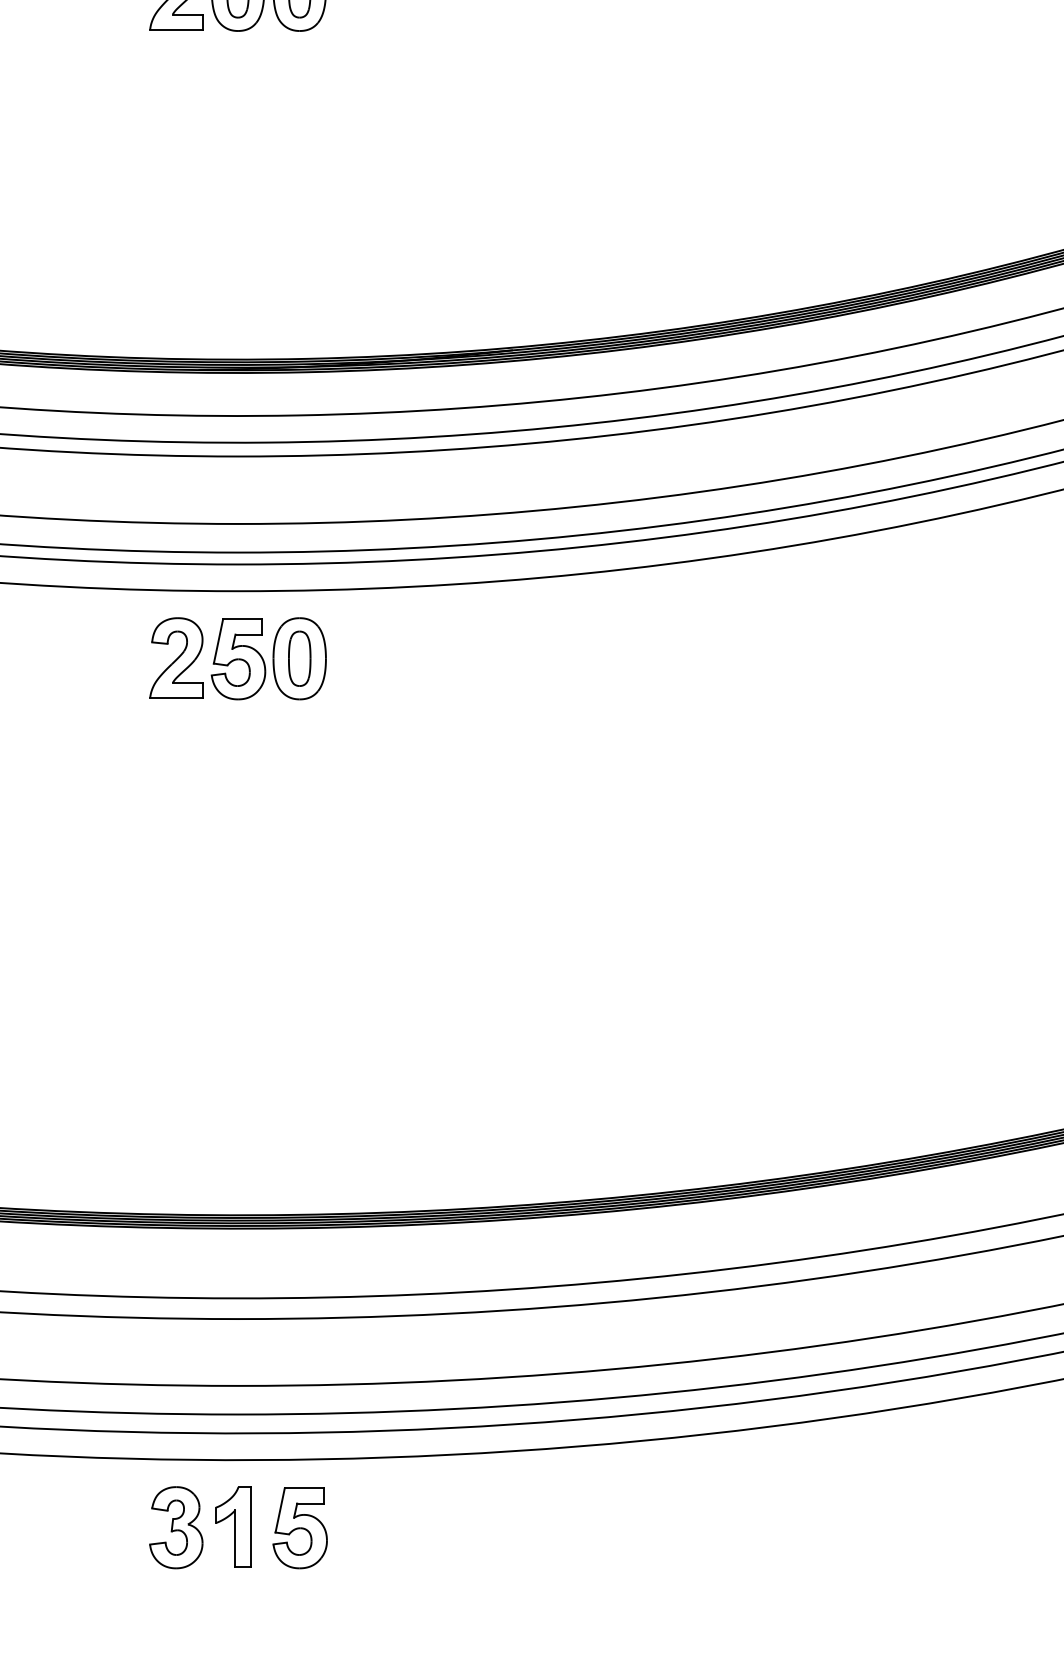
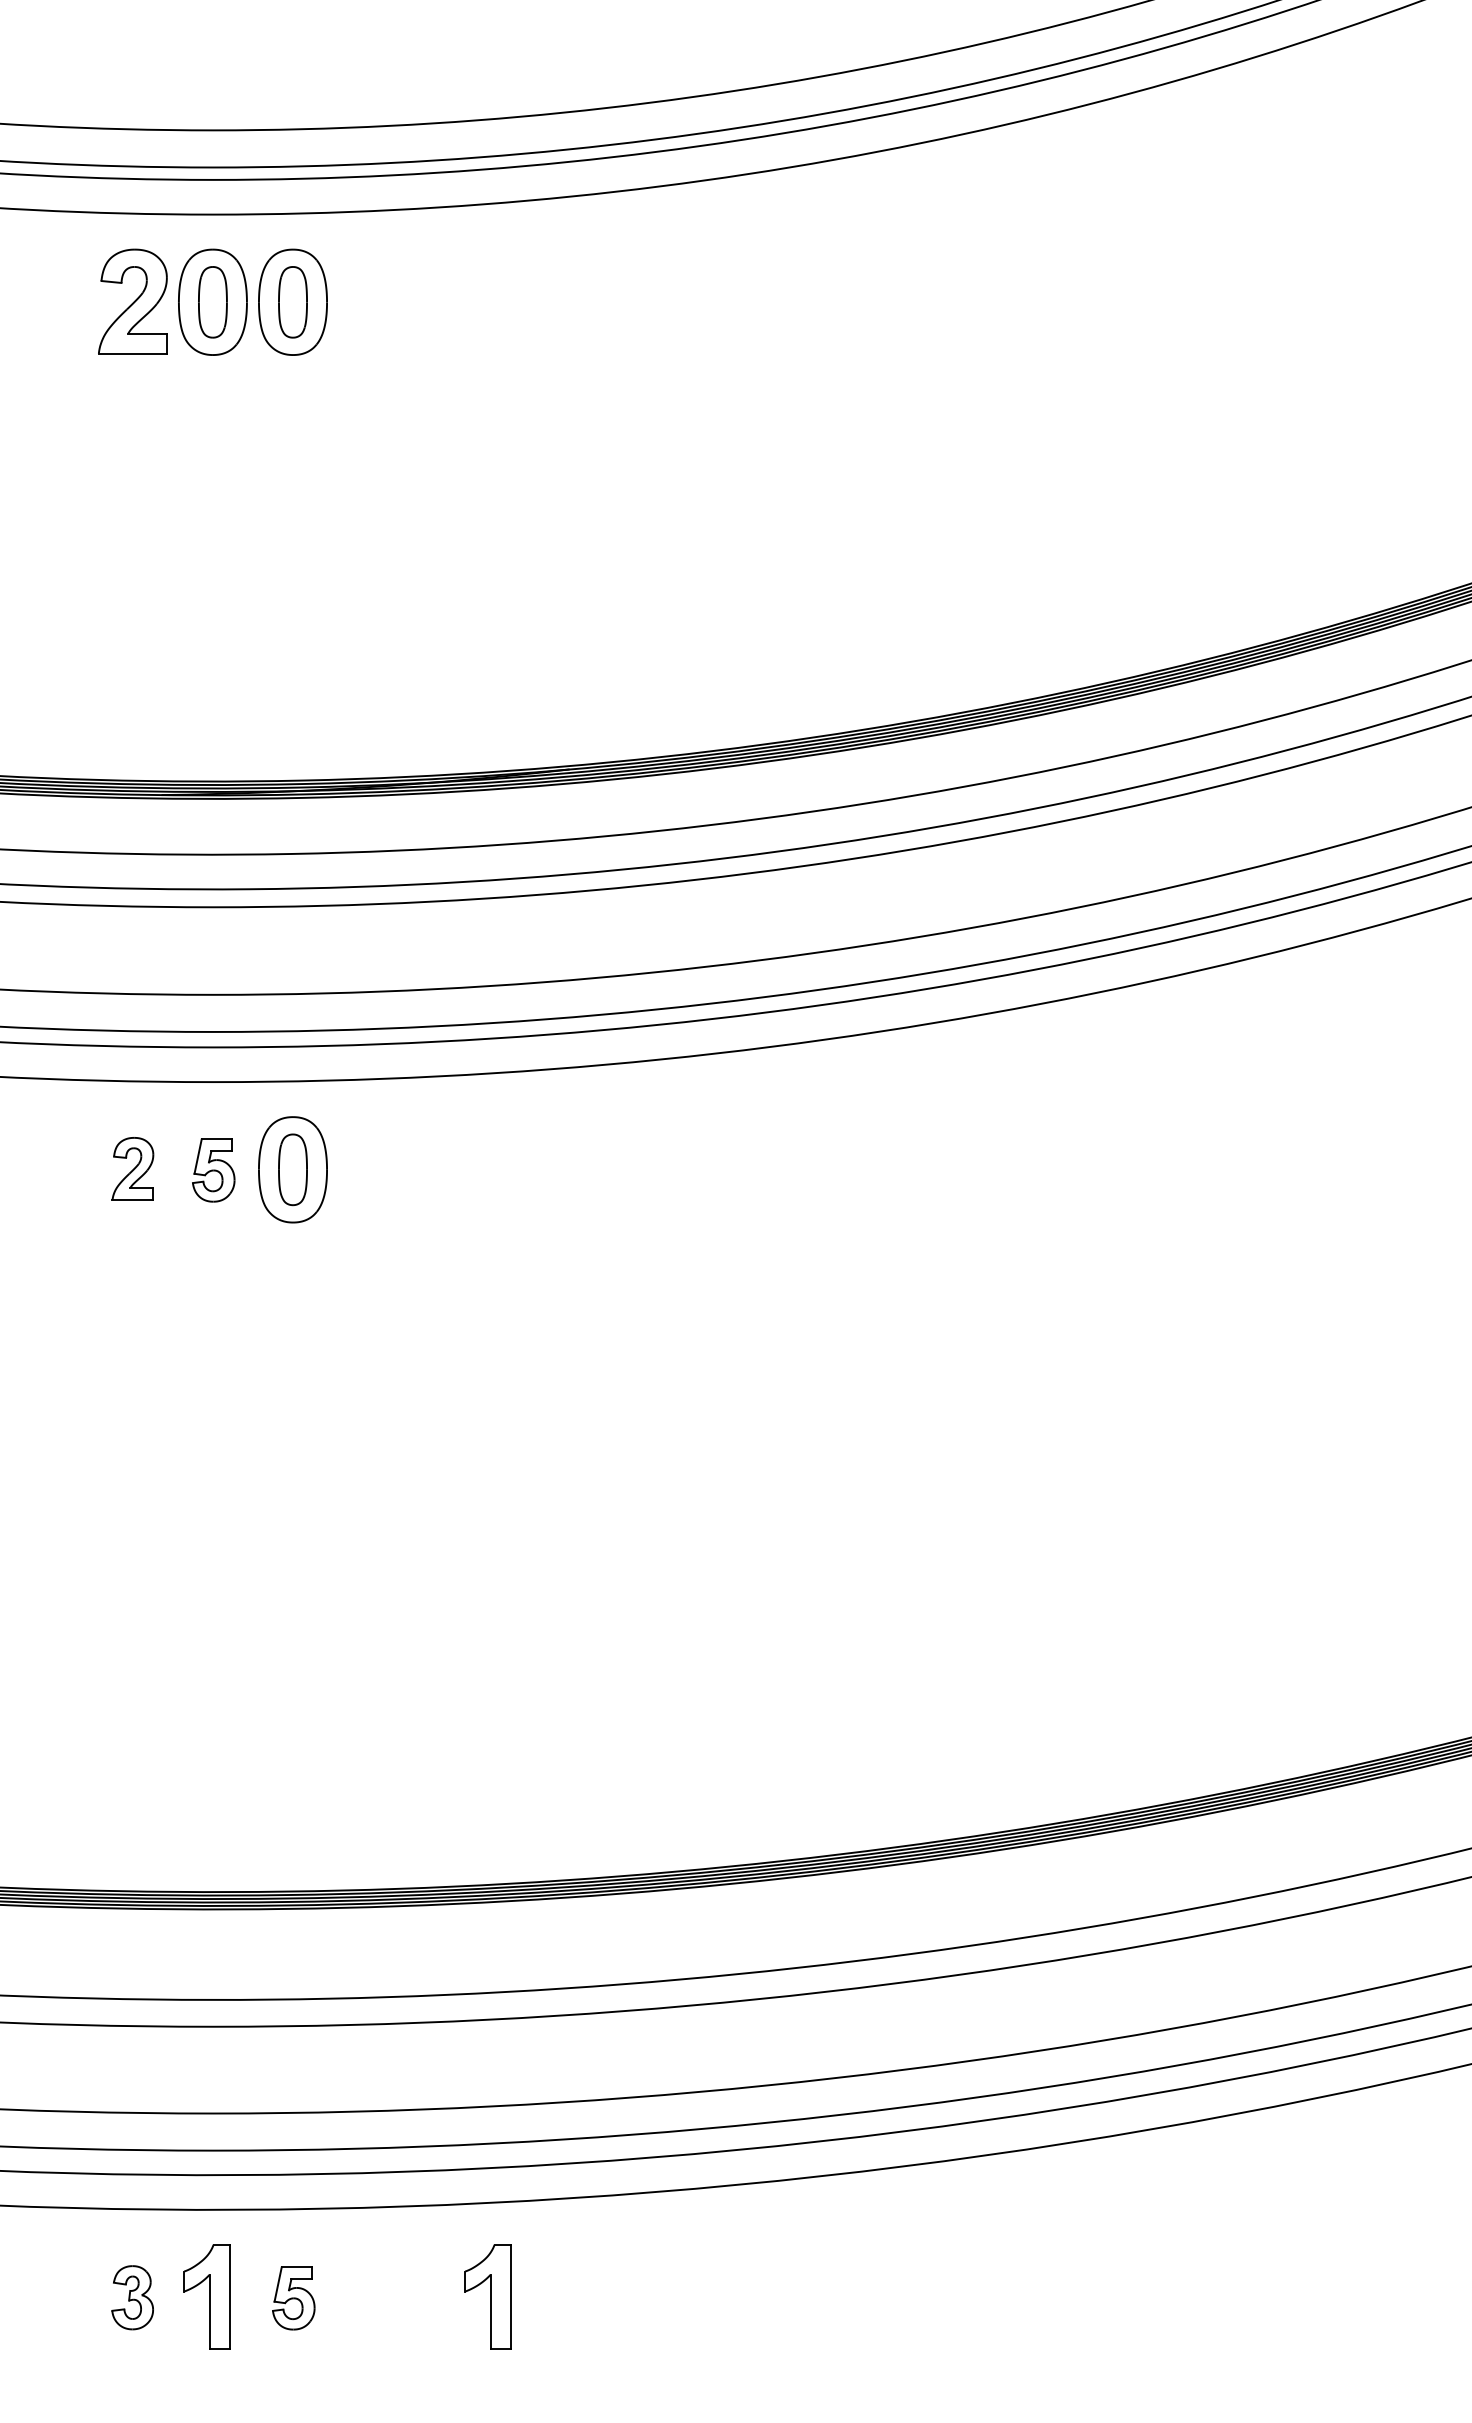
part: (176, 657) -> (132, 1168), size x0.6
part: (238, 659) -> (213, 1170), size x0.6
part: (449, 1526) -> (487, 2296), added
part: (176, 1527) -> (132, 2297), size x0.6
part: (300, 1528) -> (293, 2298), size x0.6

